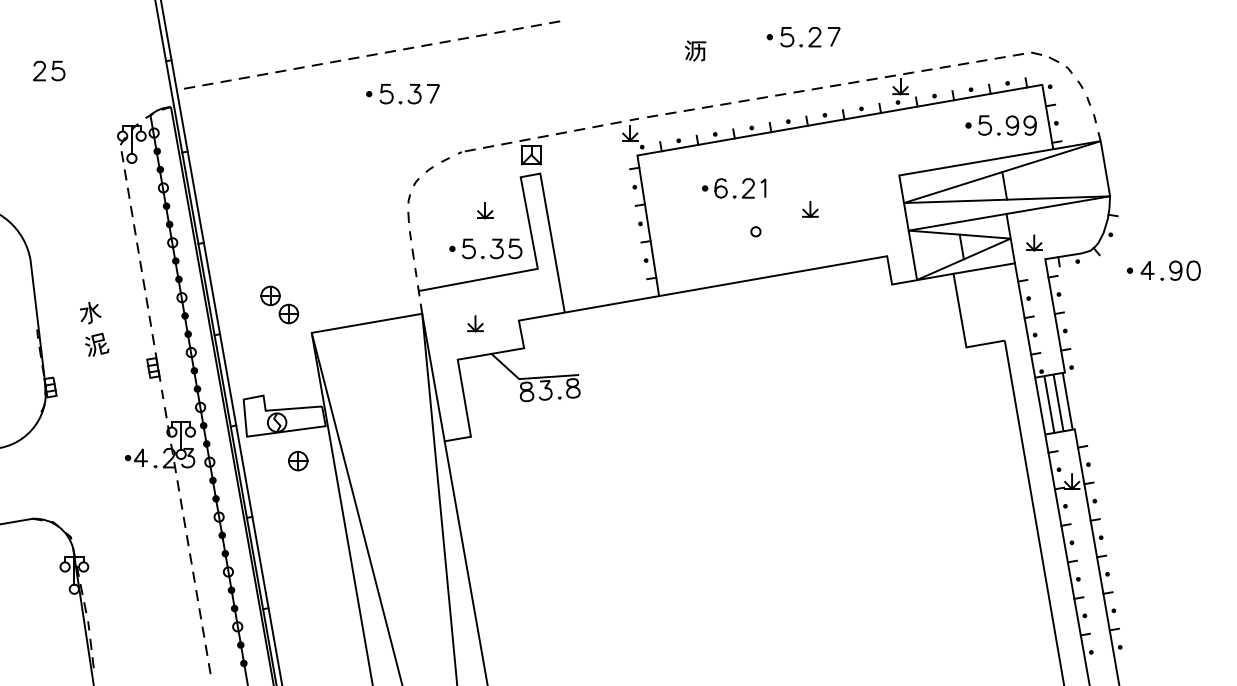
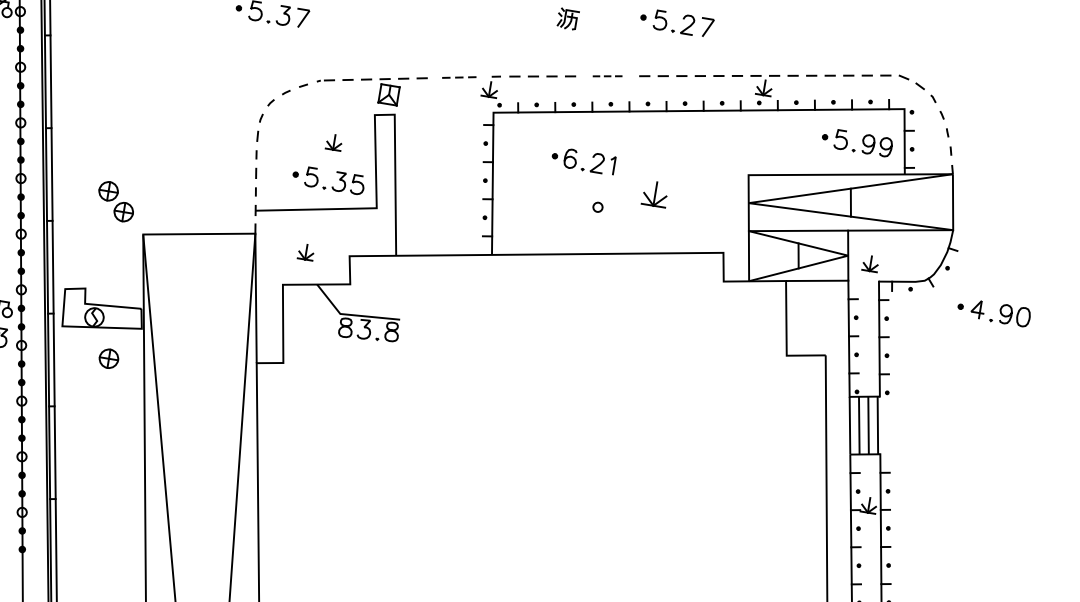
part: (743, 100) -> (607, 75), size x0.6
part: (597, 126) -> (458, 77), size x0.7
part: (810, 209) -> (655, 194), size x1.6

